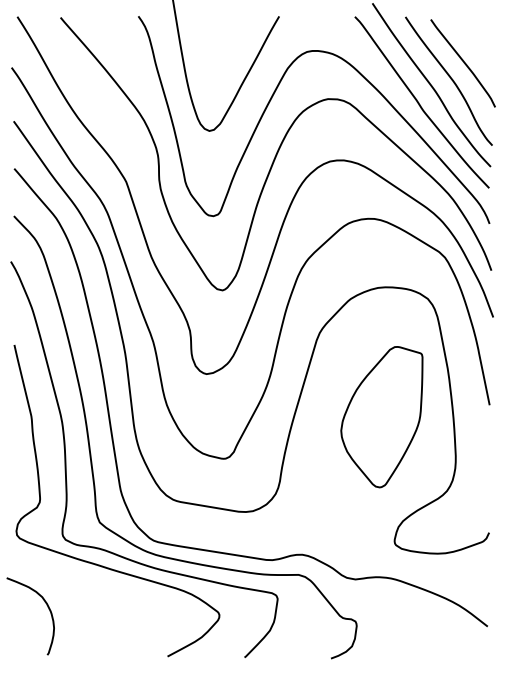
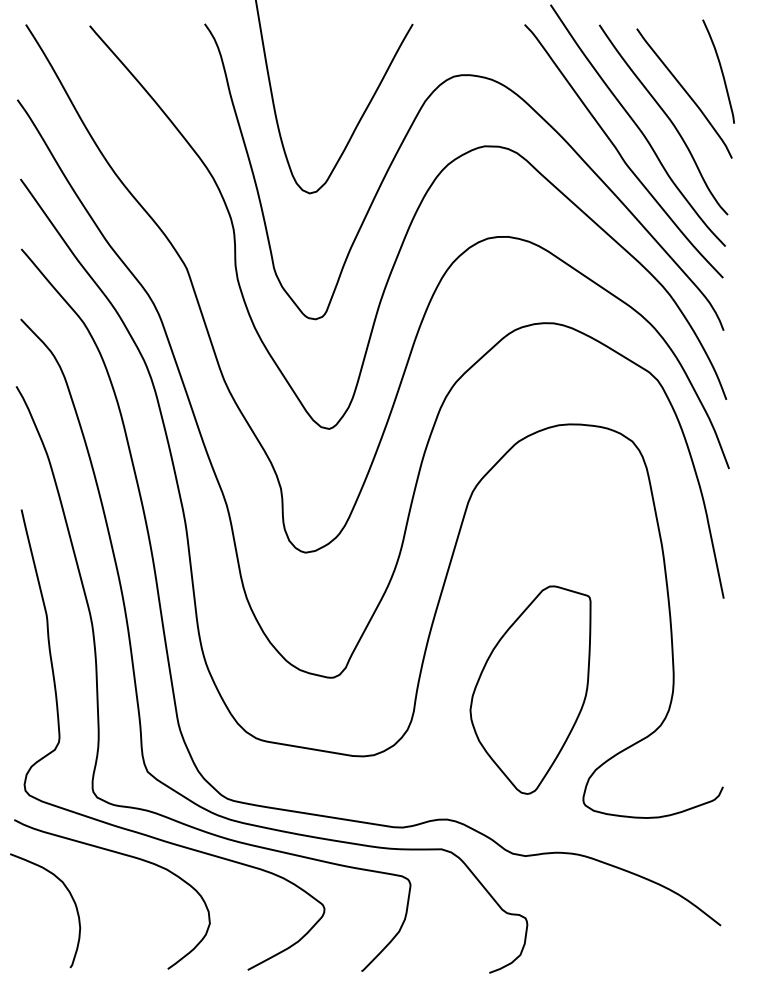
curve: (487, 48) -> (720, 71), added
part: (381, 417) -> (529, 690), moved
curve: (83, 579) -> (123, 856), added

